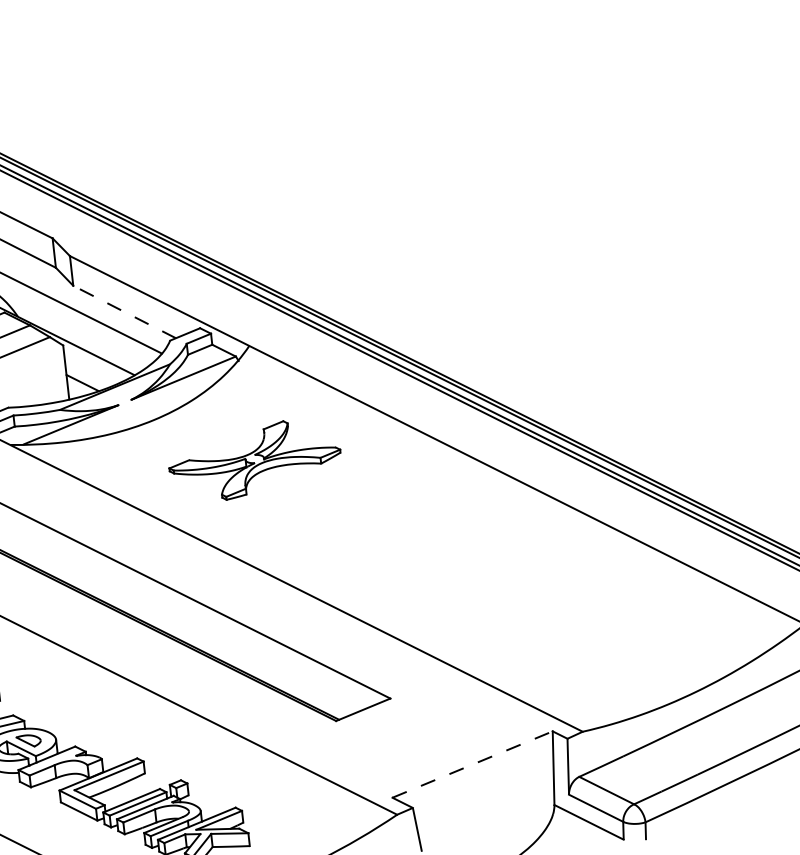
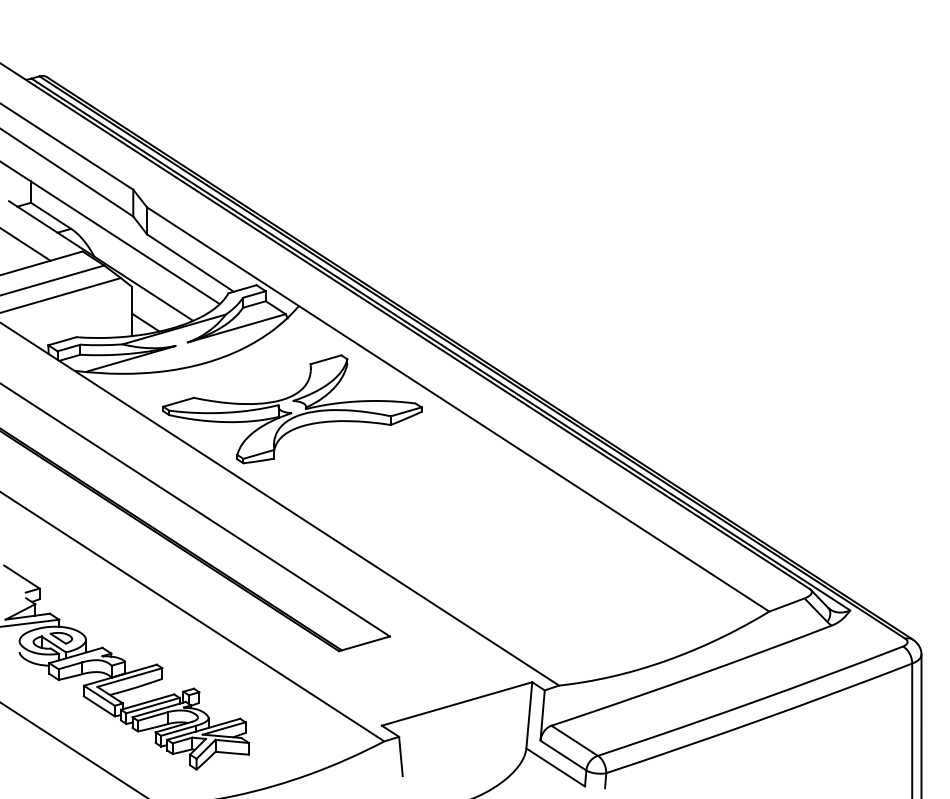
line: (124, 311) -> (190, 262), dashed -> solid
part: (255, 460) -> (292, 409), size x1.67
line: (473, 764) -> (457, 703), dashed -> solid

